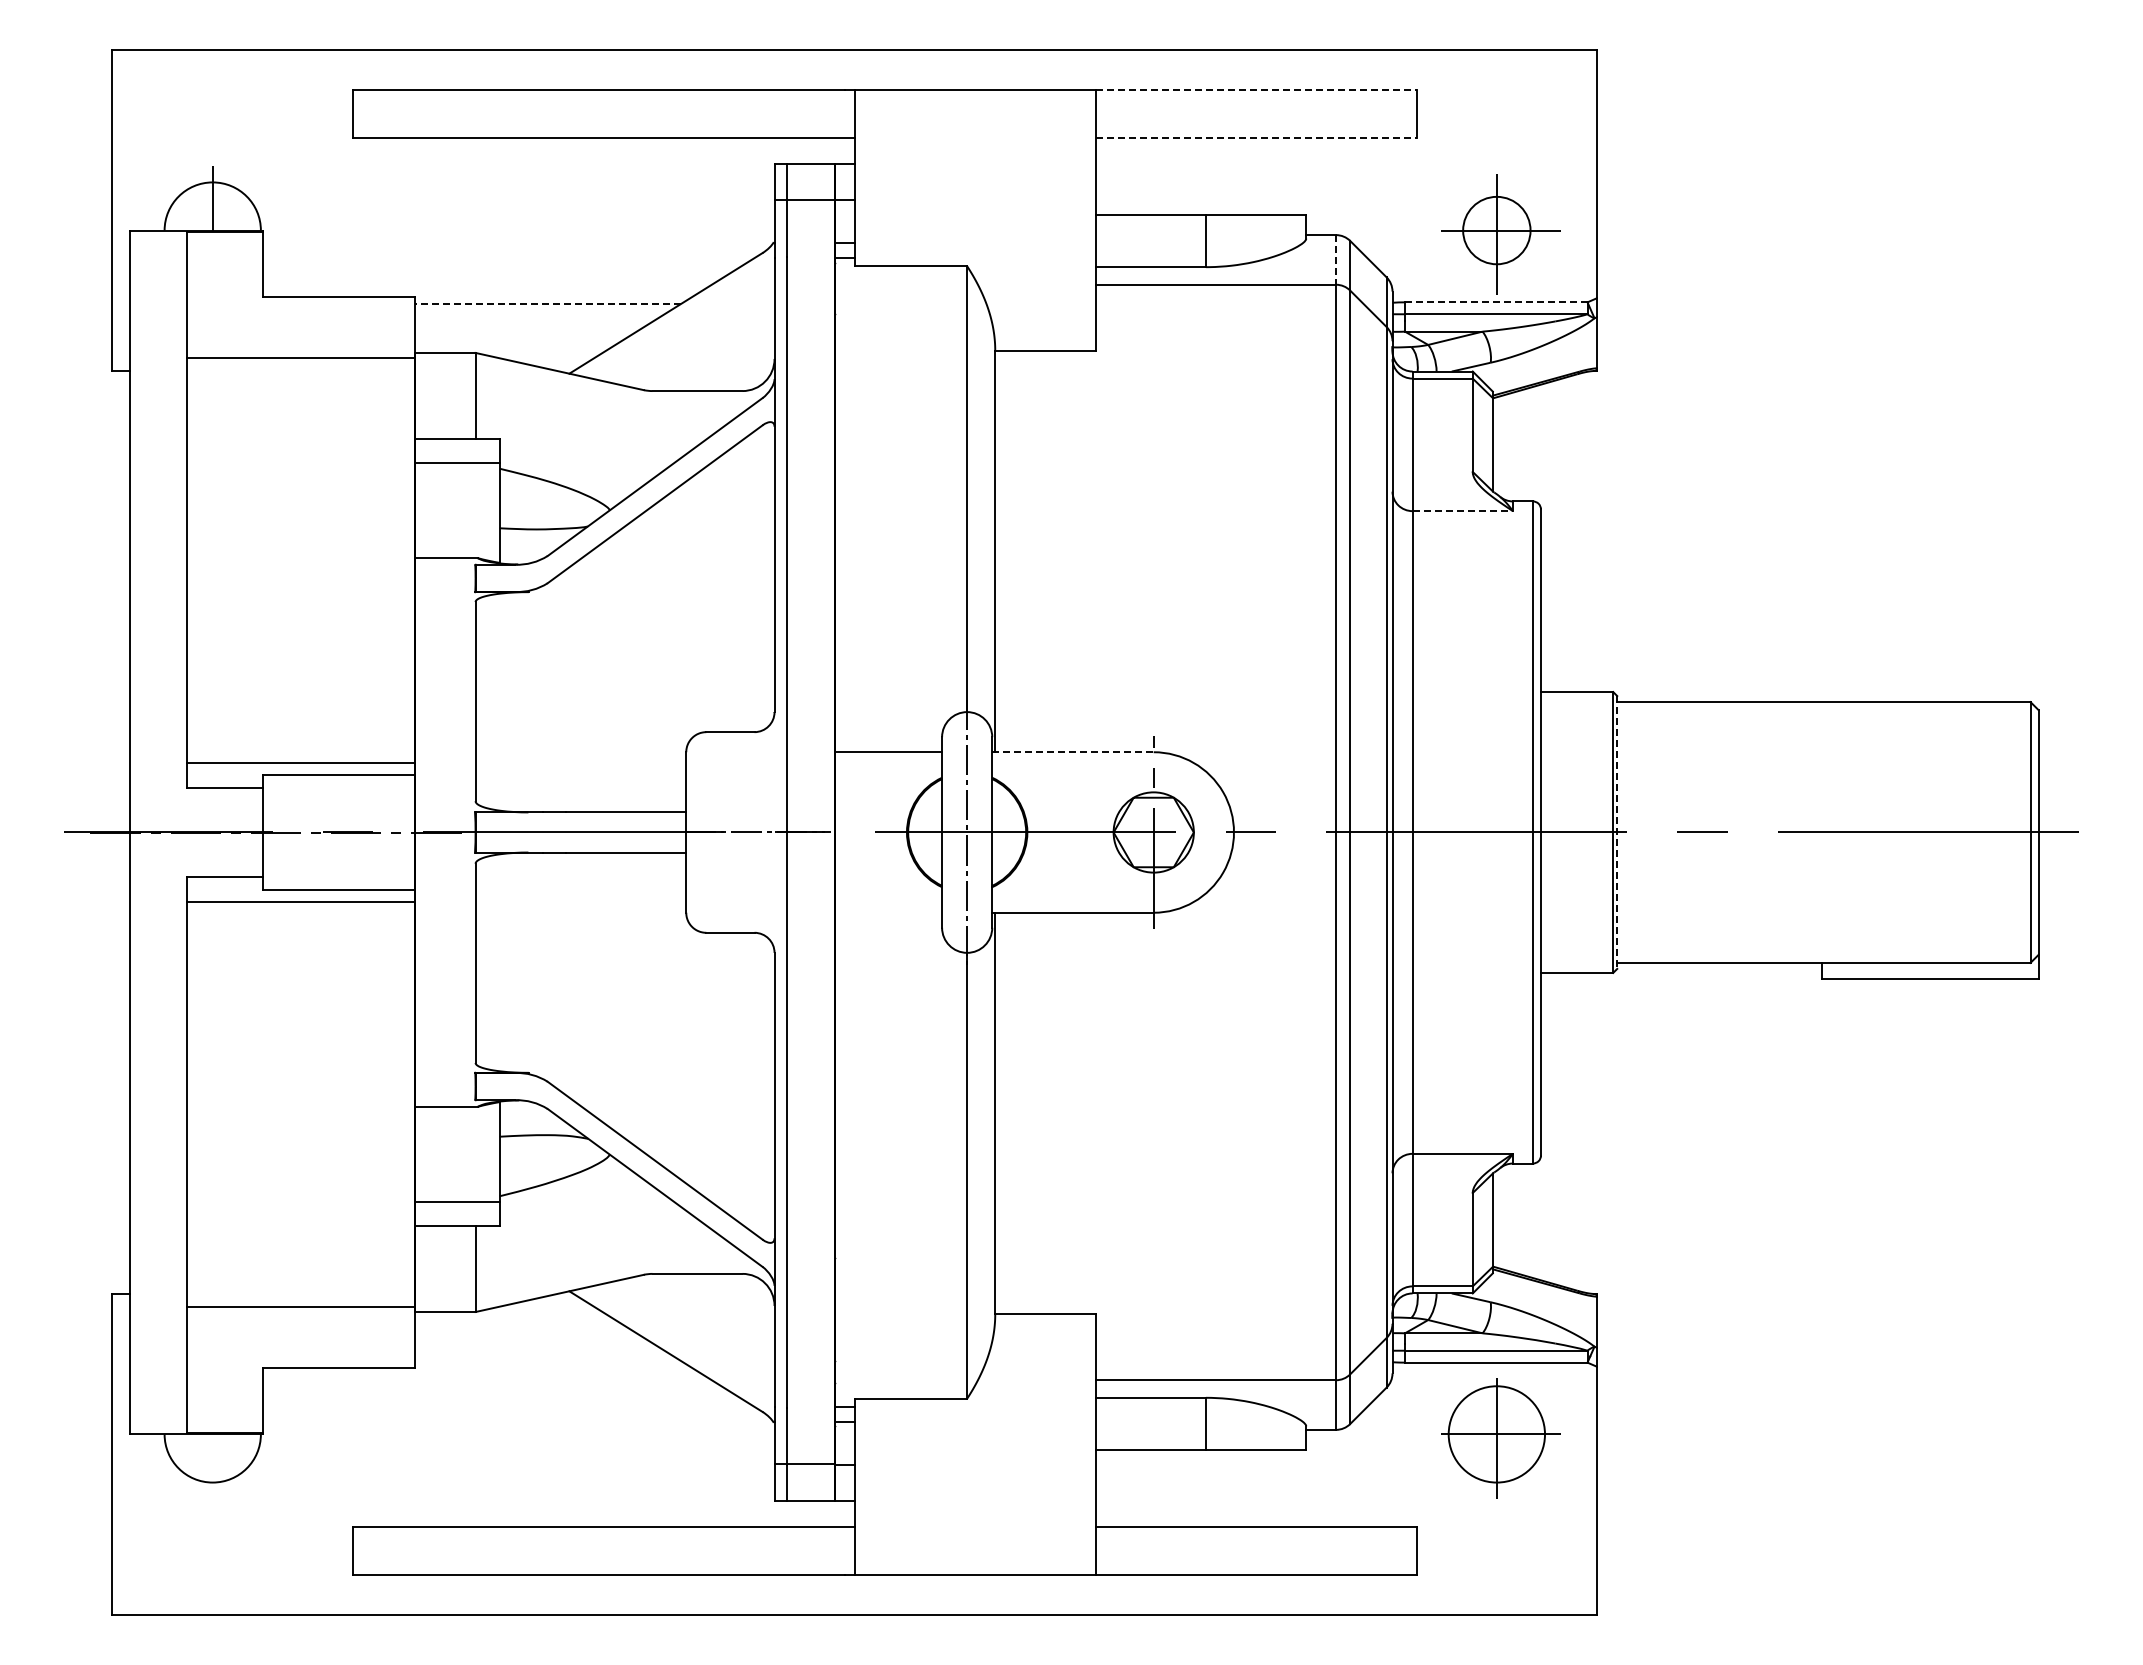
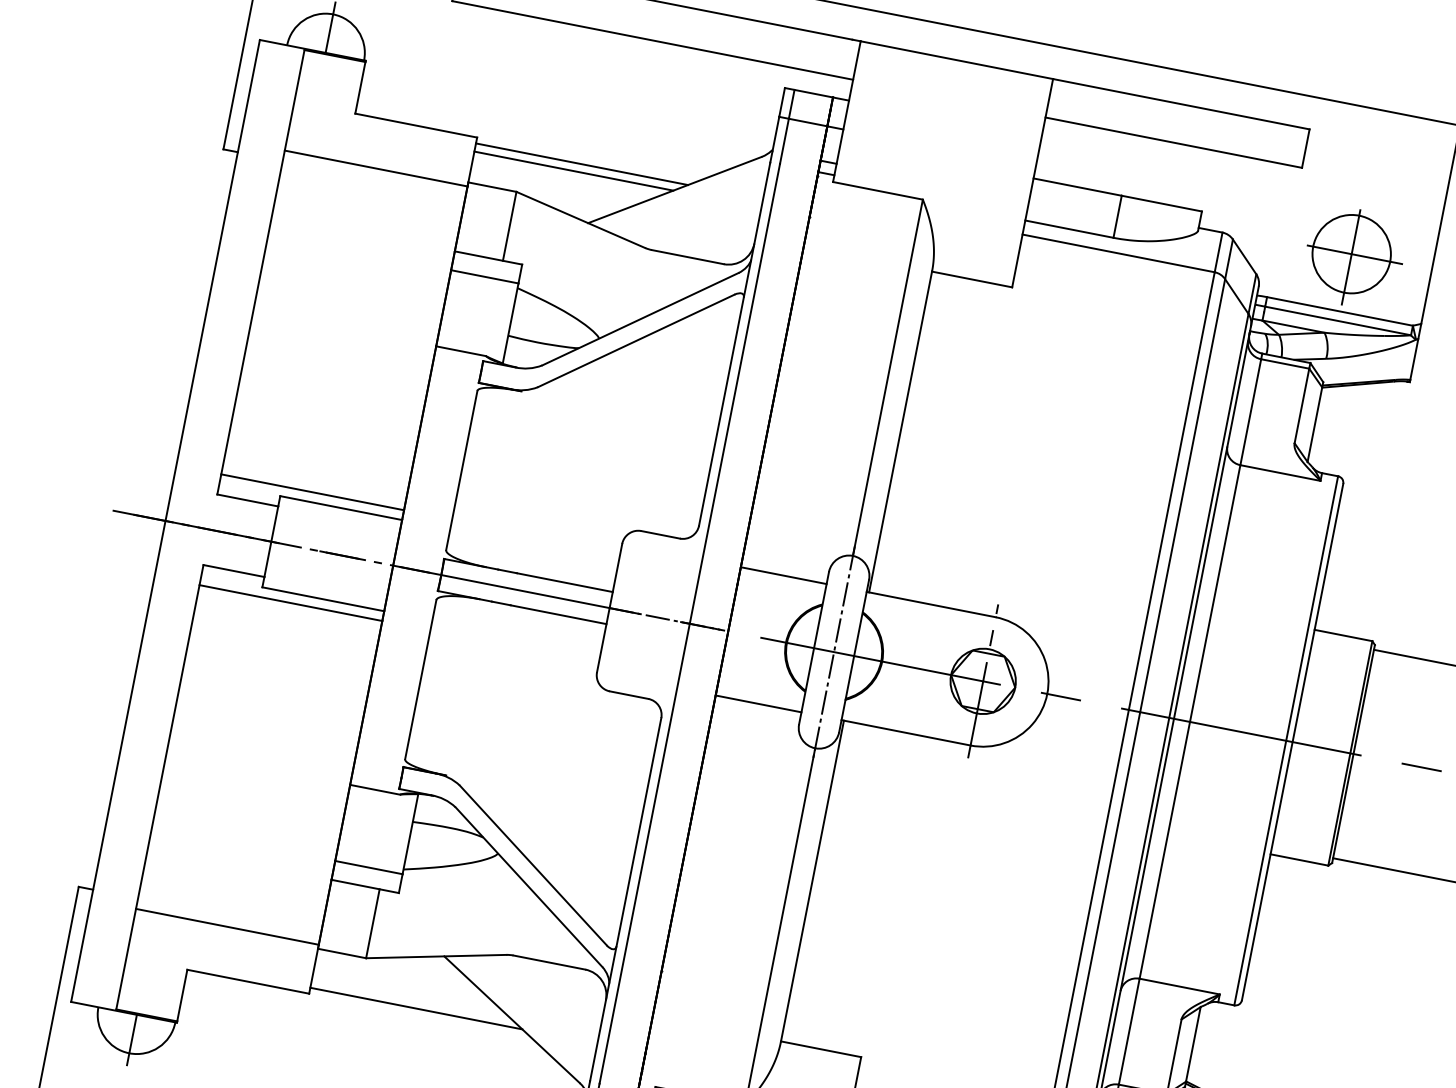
line: (1256, 90) -> (1181, 104), dashed -> solid
line: (1256, 138) -> (1174, 142), dashed -> solid
circle: (1496, 230) -> (1351, 254), size x1.43
line: (1336, 259) -> (1219, 252), dashed -> solid
line: (1495, 302) -> (1339, 311), dashed -> solid
line: (548, 304) -> (582, 164), dashed -> solid
line: (539, 314) -> (573, 171), added
line: (1463, 511) -> (1281, 473), dashed -> solid
line: (1073, 752) -> (931, 604), dashed -> solid
line: (1617, 832) -> (1353, 754), dashed -> solid
line: (888, 912) -> (758, 703), added
line: (547, 1360) -> (415, 1008), added
line: (212, 1466) -> (131, 1040), added

